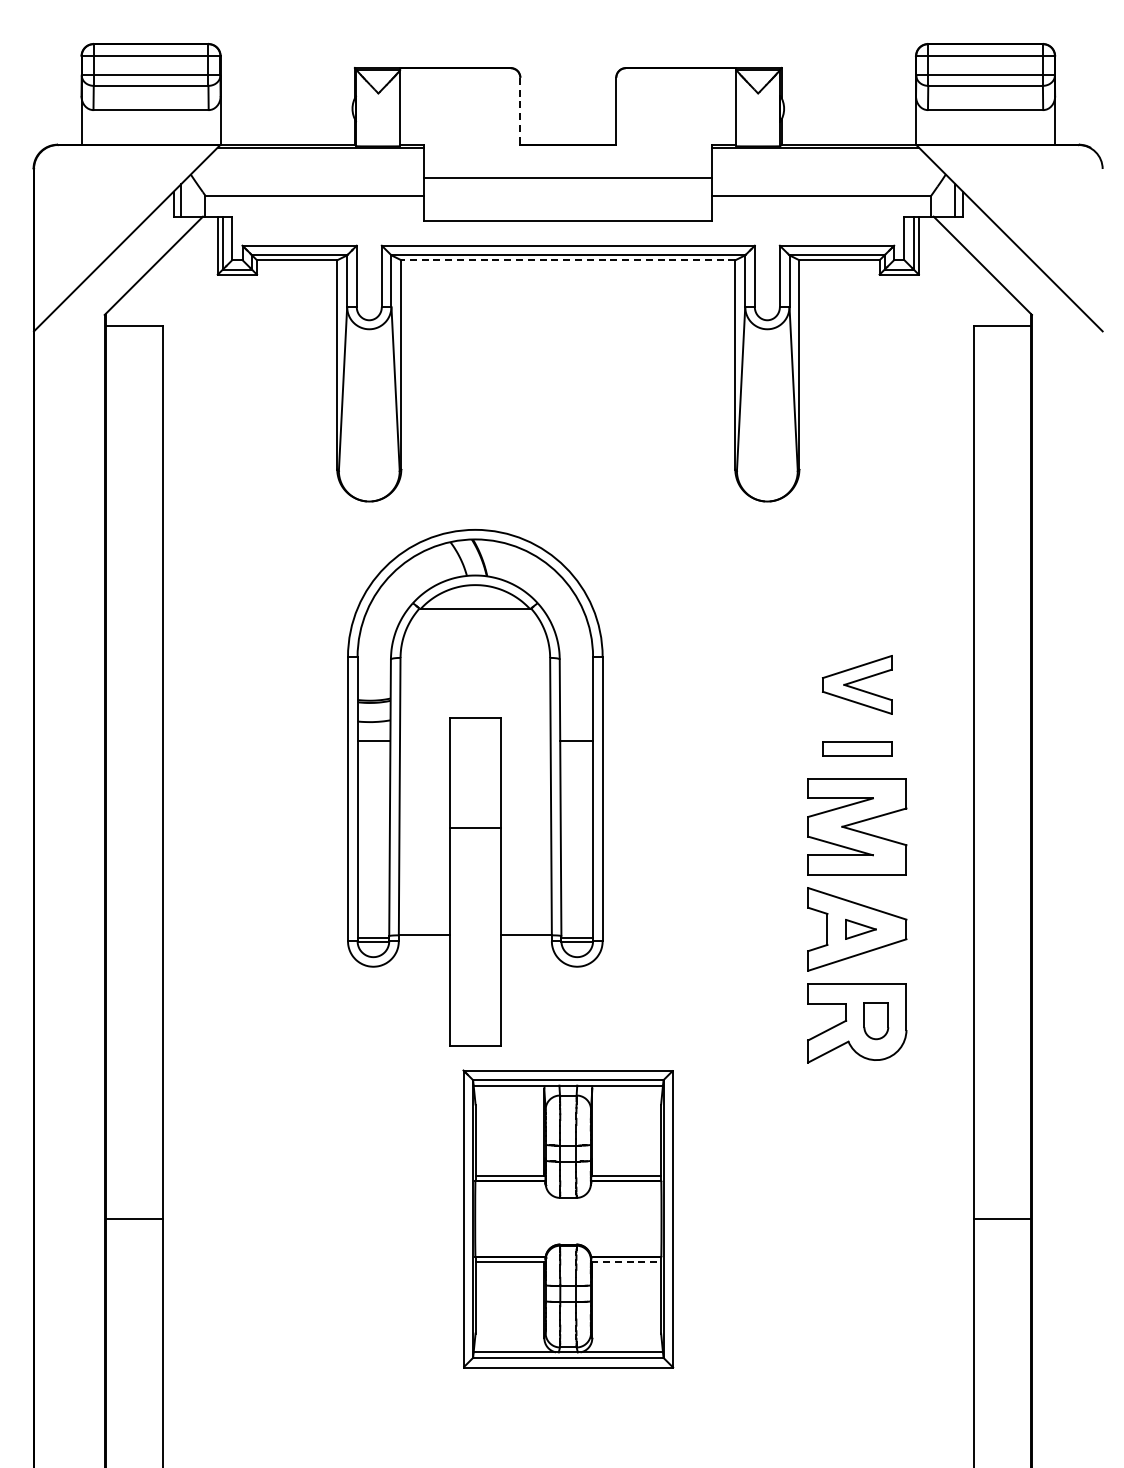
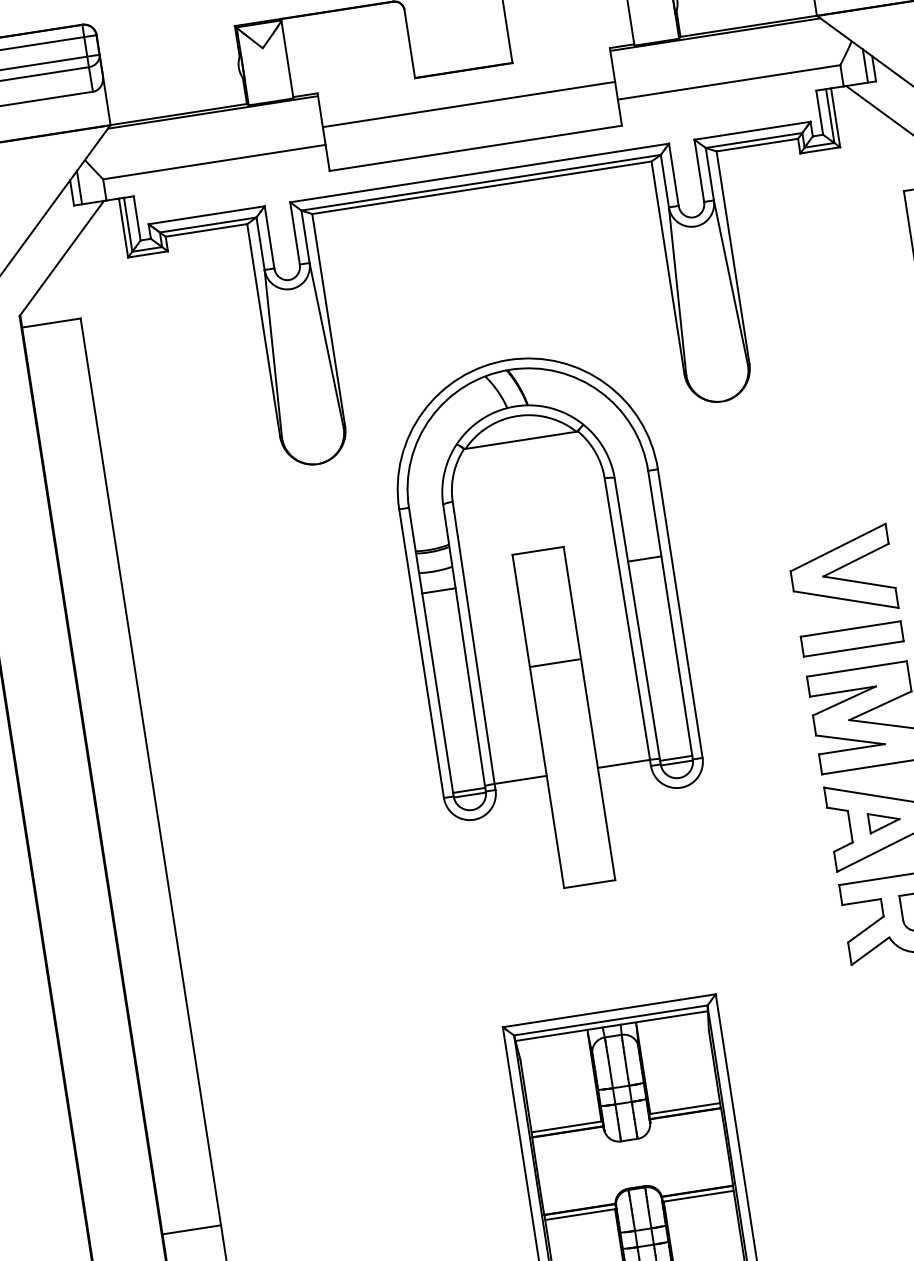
line: (520, 111) -> (409, 44), dashed -> solid
line: (567, 260) -> (481, 188), dashed -> solid
part: (857, 684) -> (842, 573), size x1.43
part: (856, 748) -> (851, 638), size x1.43
part: (475, 787) -> (549, 621), moved
line: (626, 1262) -> (698, 1196), dashed -> solid

